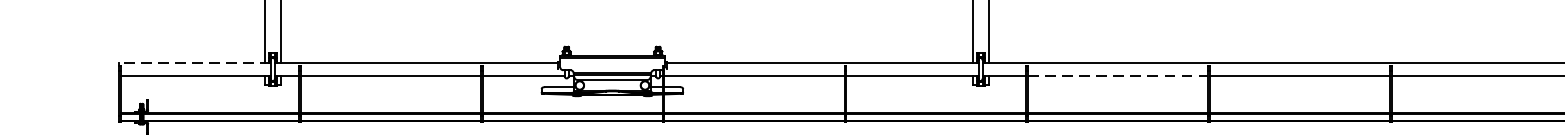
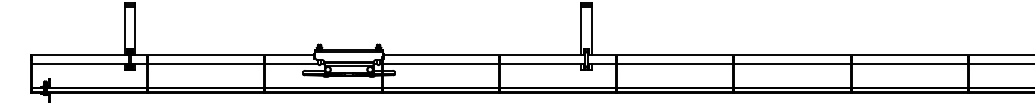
line: (194, 61) -> (79, 54), dashed -> solid
line: (1118, 75) -> (675, 63), dashed -> solid

